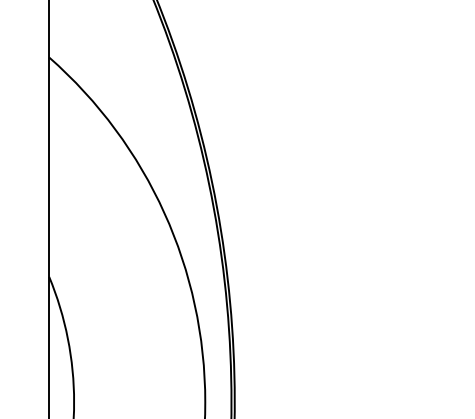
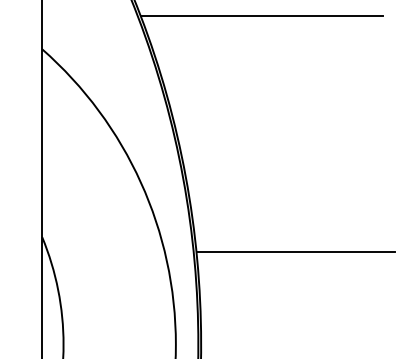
line: (305, 19) -> (261, 16), added
line: (344, 293) -> (295, 251), added

